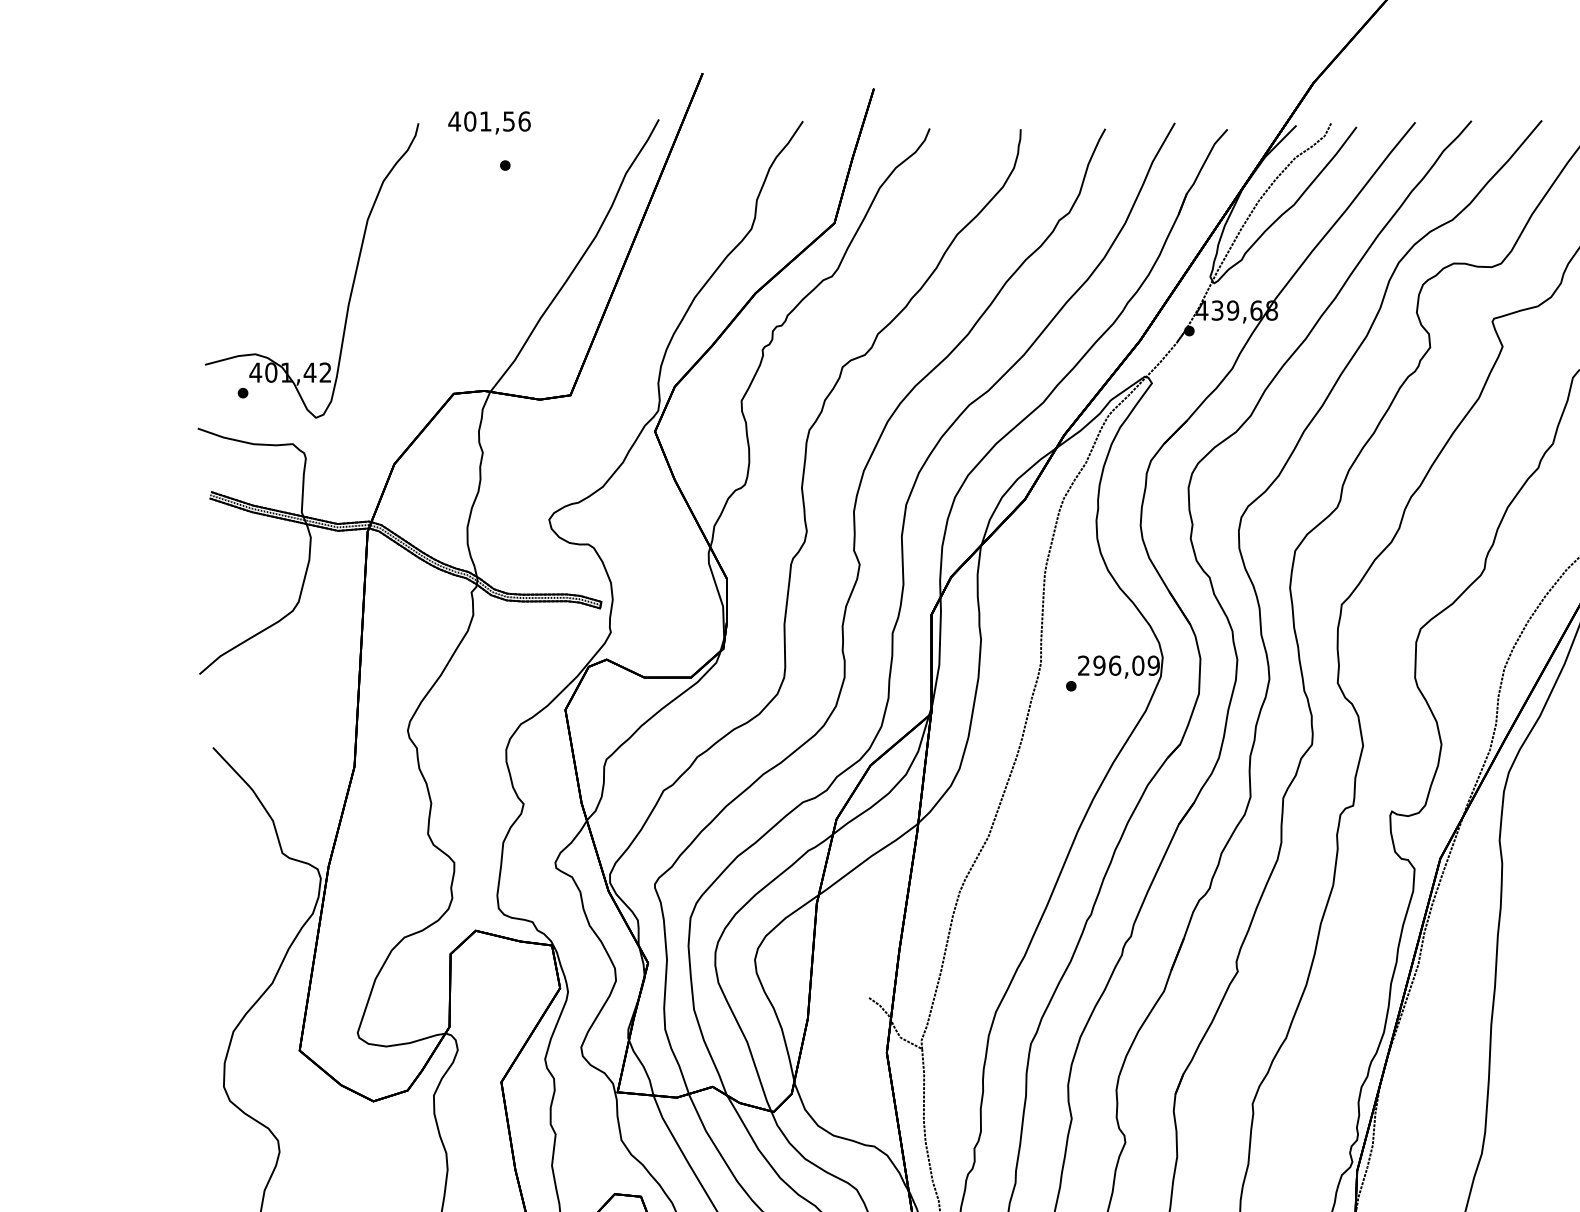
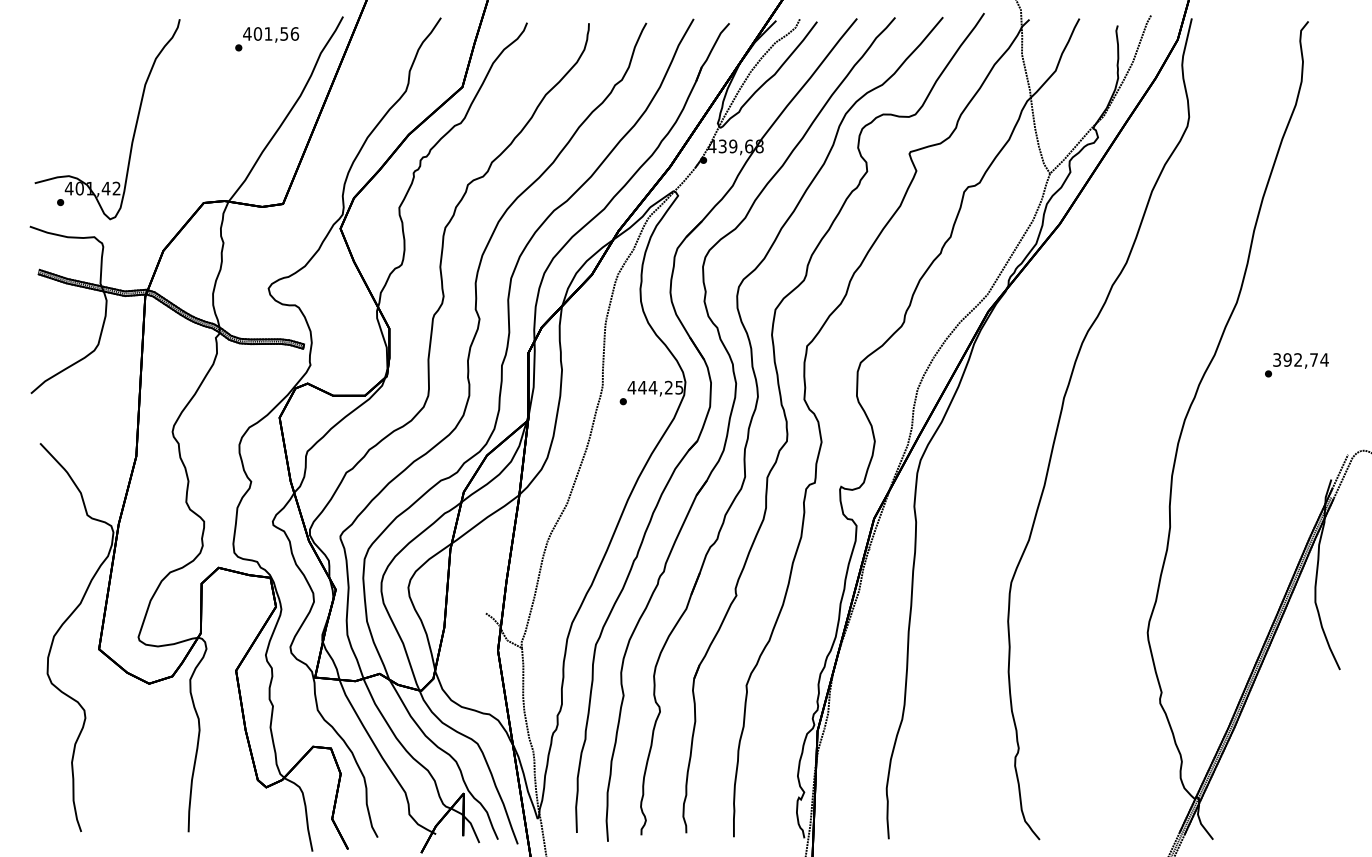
text: (490, 122) -> (271, 34), moved
text: (1118, 665) -> (655, 387), 296,09 -> 444,25

